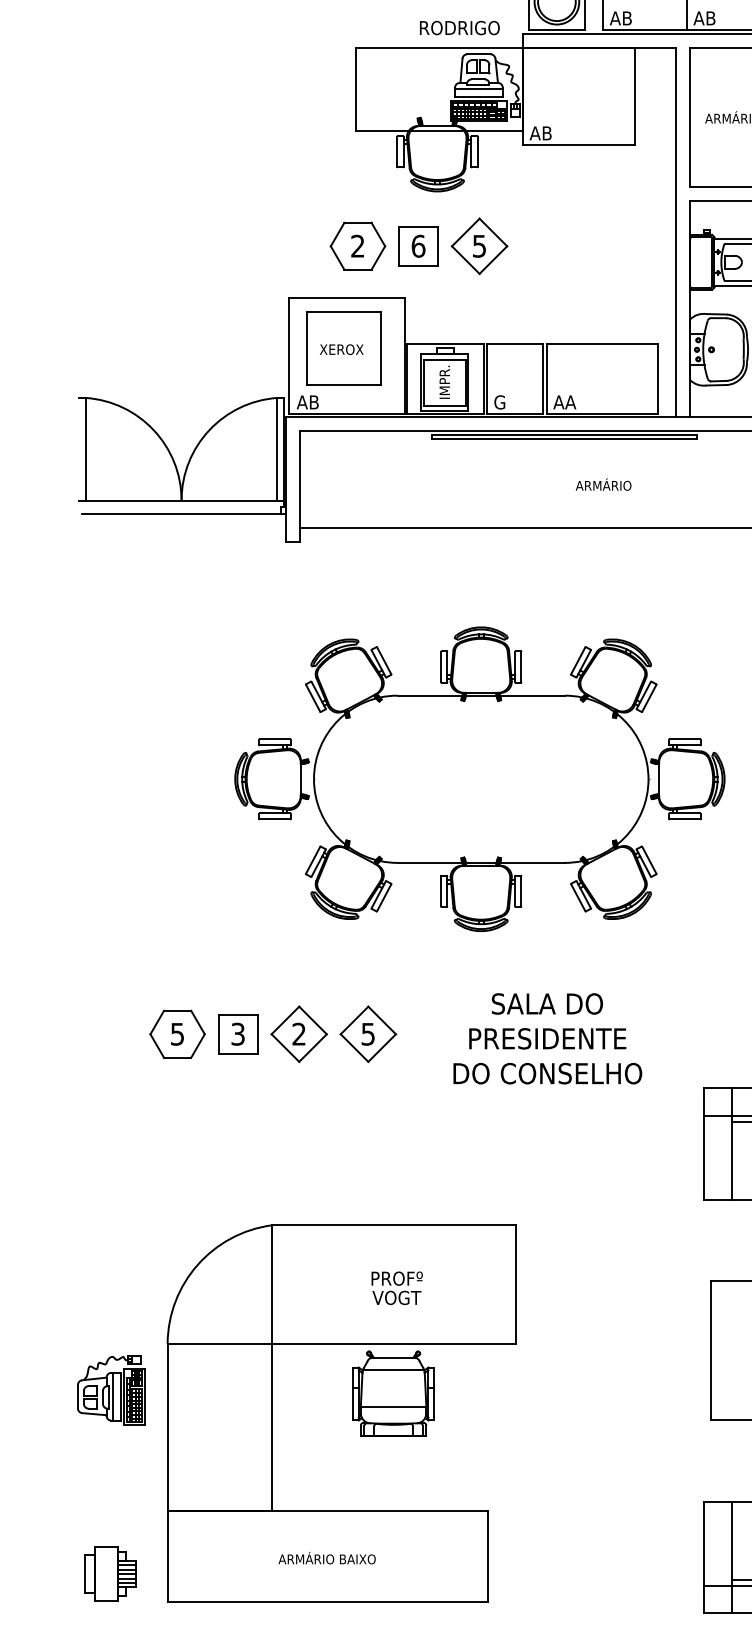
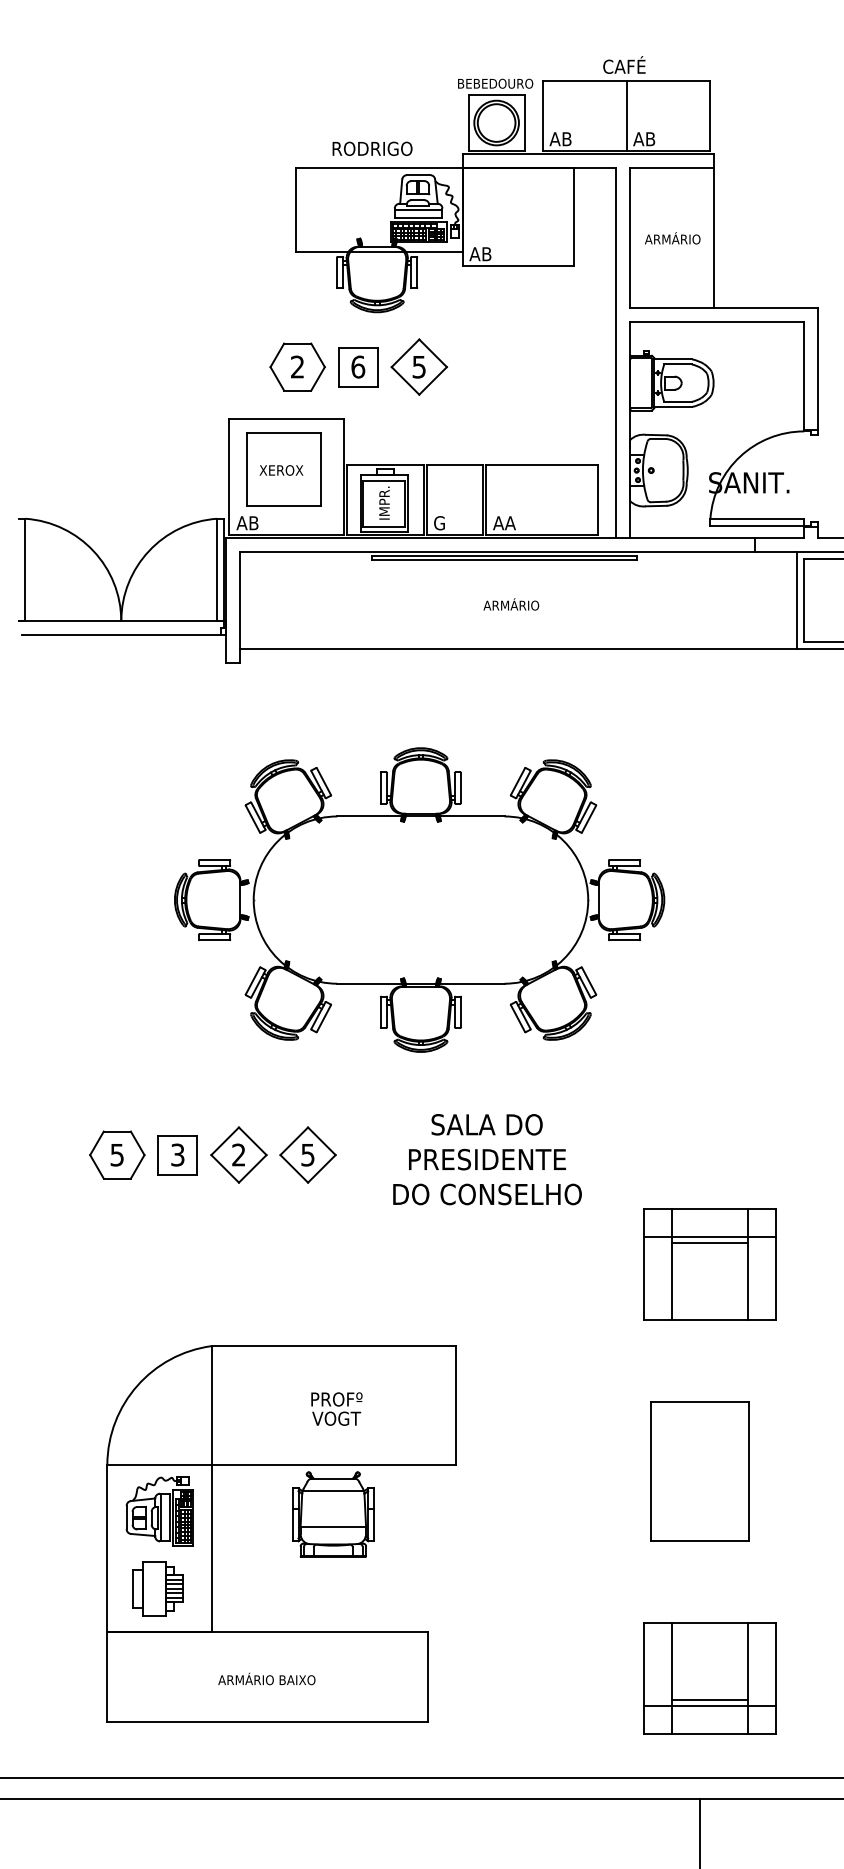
text: (459, 27) -> (372, 148), moved
text: (603, 484) -> (511, 604), moved
part: (110, 1390) -> (159, 1511), moved
part: (109, 1573) -> (157, 1588), moved

